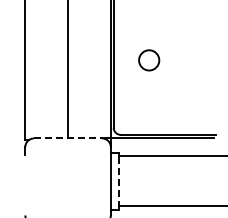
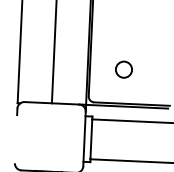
circle: (149, 60) -> (124, 69), moved
line: (68, 138) -> (52, 103), dashed -> solid
line: (119, 181) -> (91, 139), dashed -> solid

